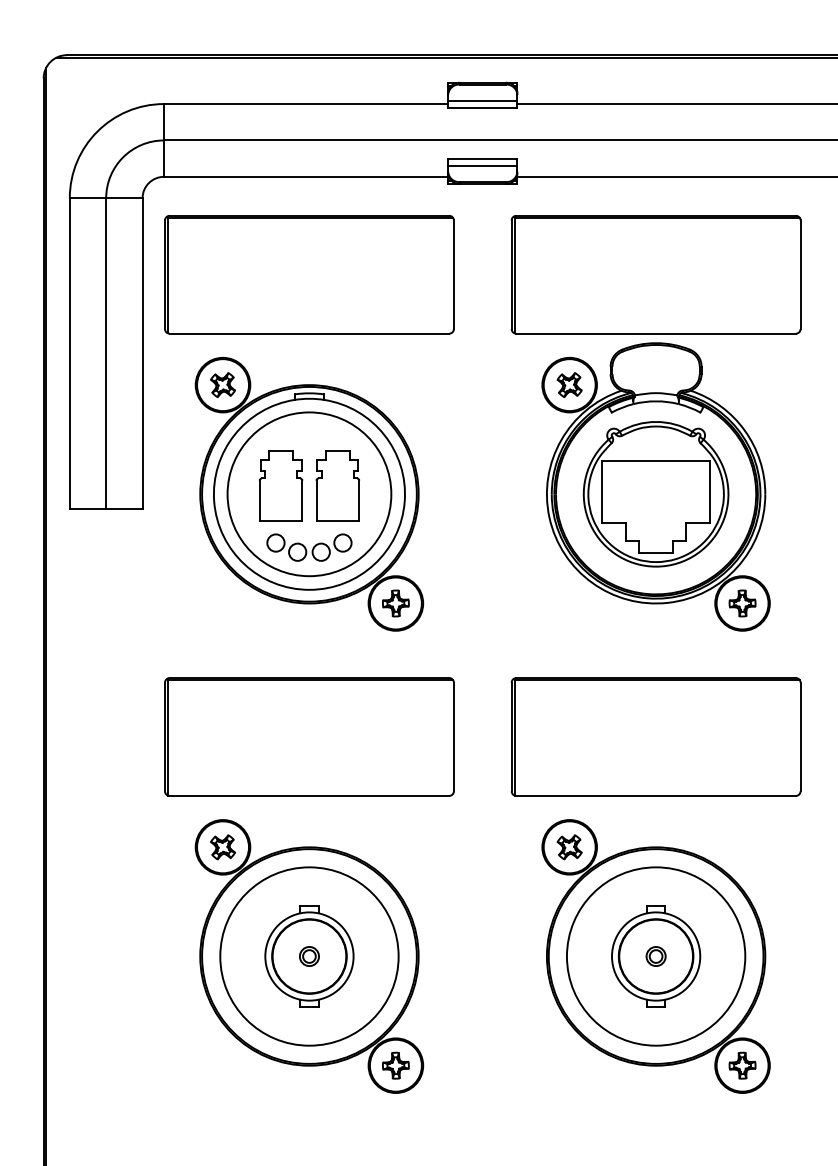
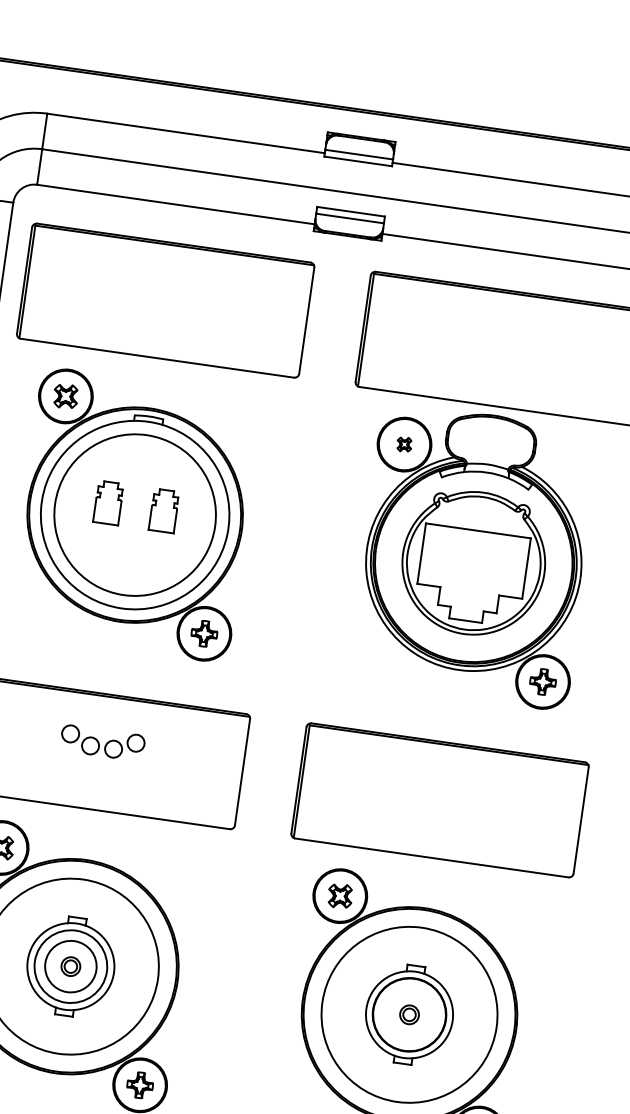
part: (569, 384) -> (404, 444), size x0.6
part: (280, 485) -> (108, 502), size x0.6
part: (337, 485) -> (163, 510), size x0.6
part: (309, 547) -> (102, 742), moved
circle: (309, 956) -> (70, 966), size x0.7

